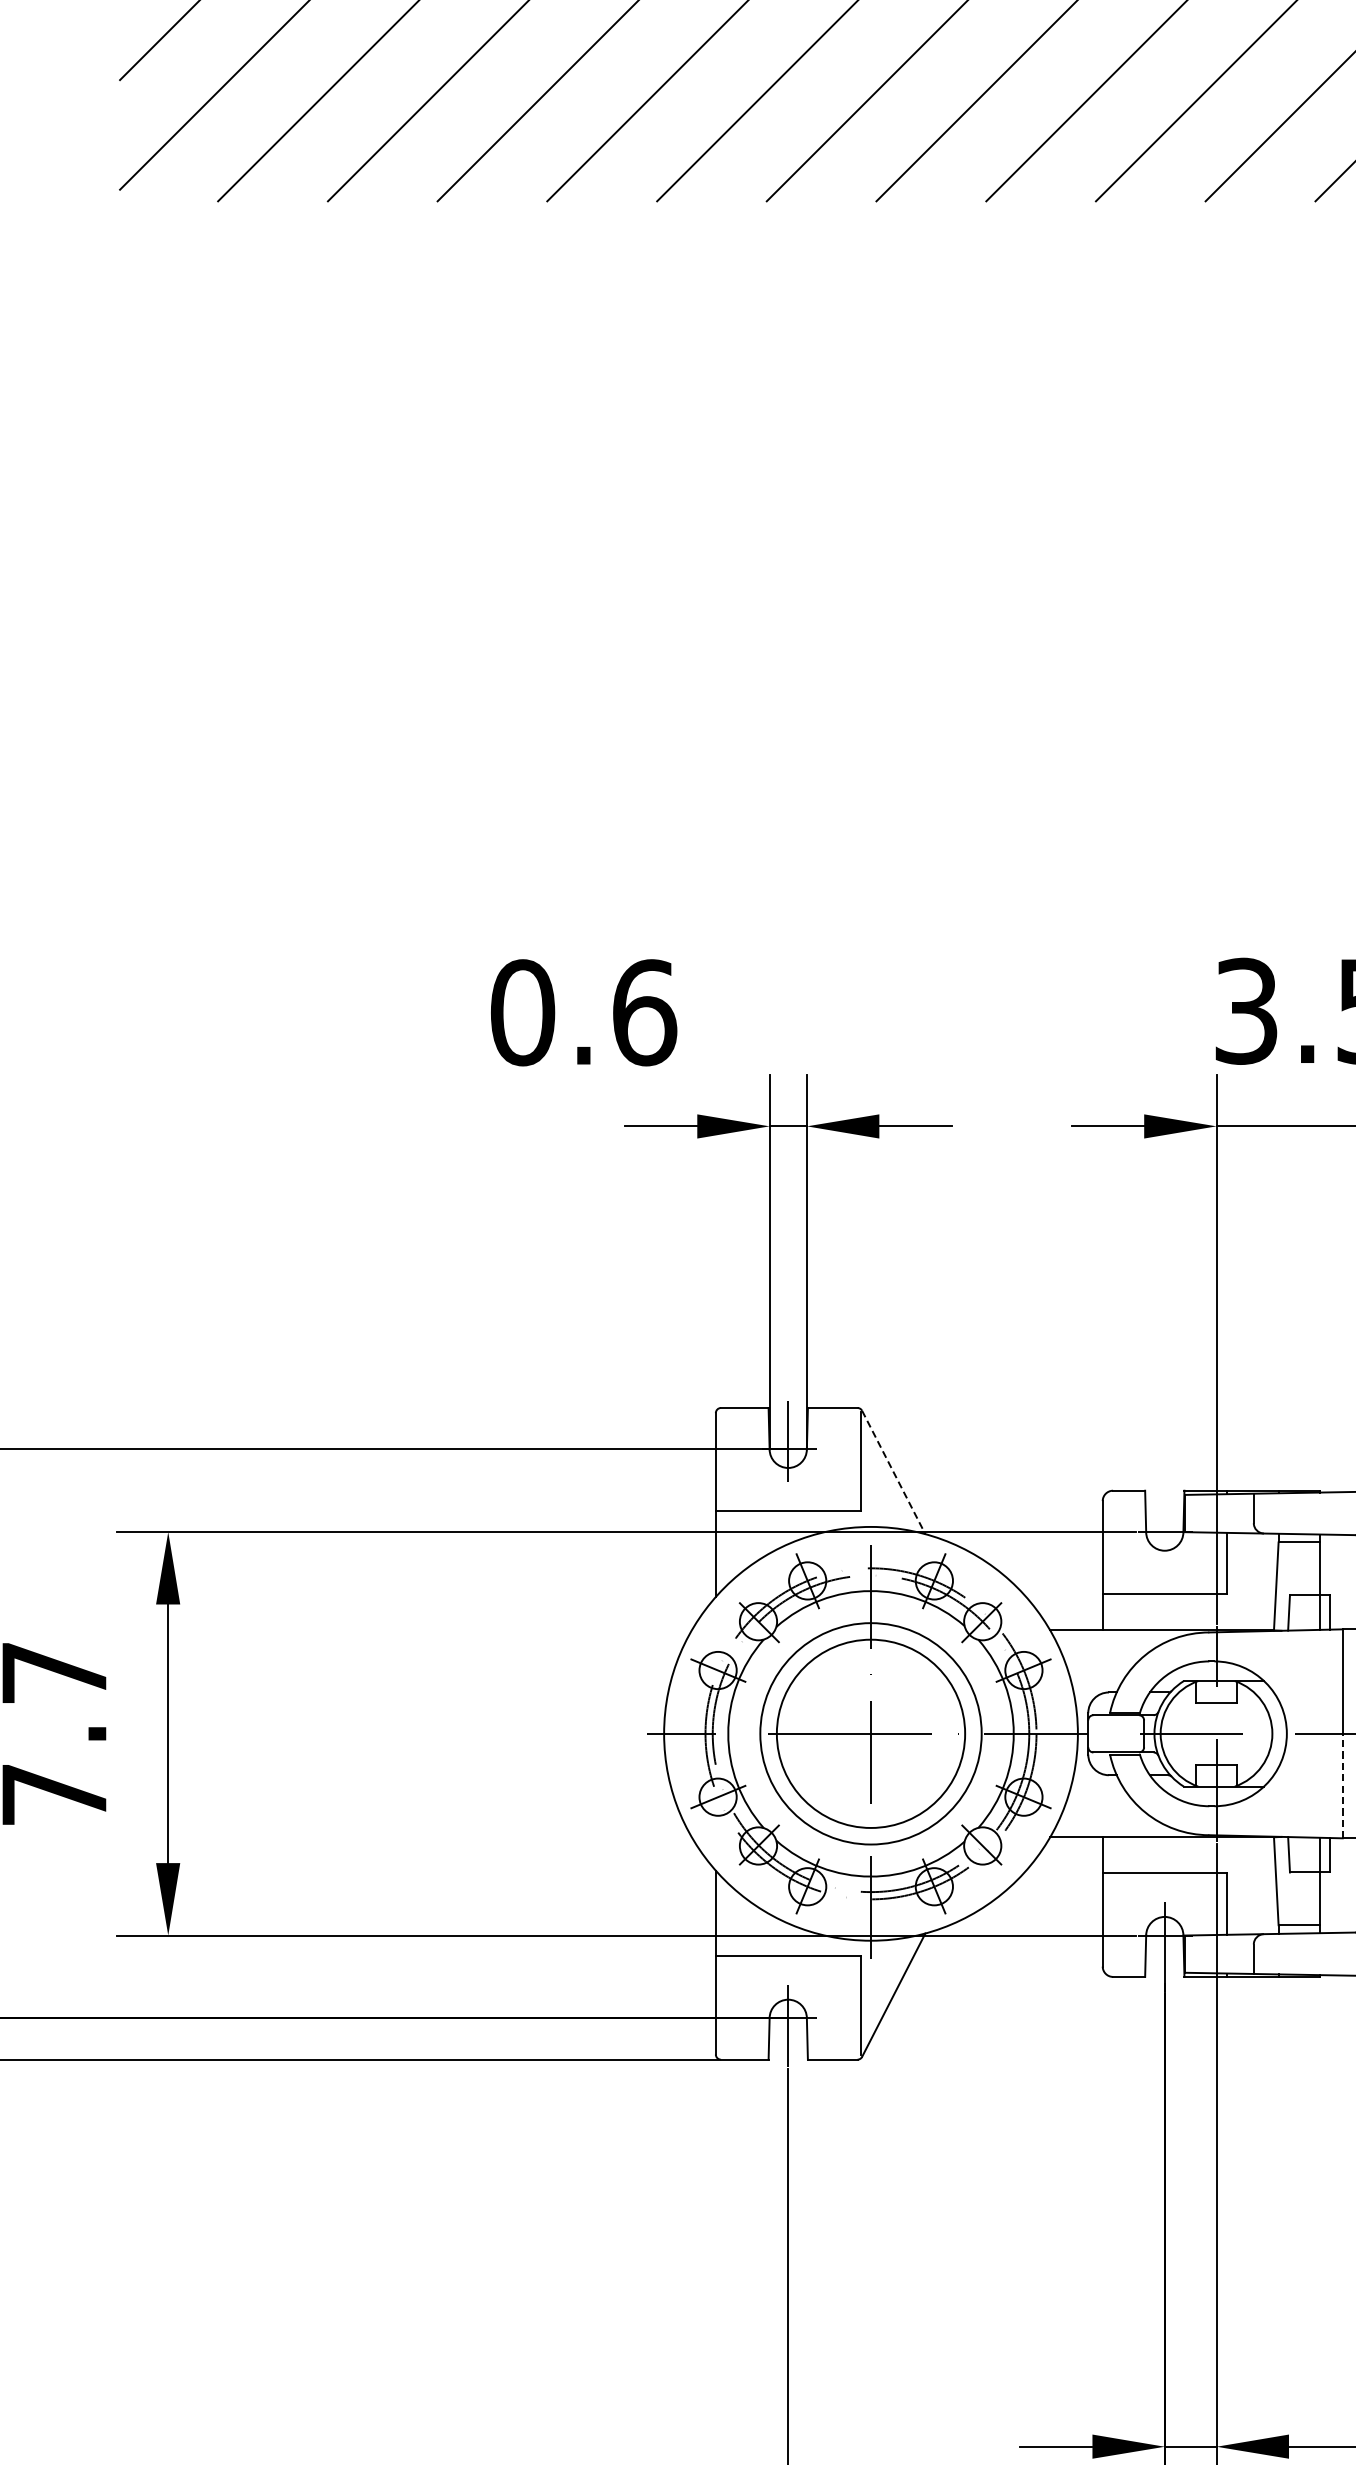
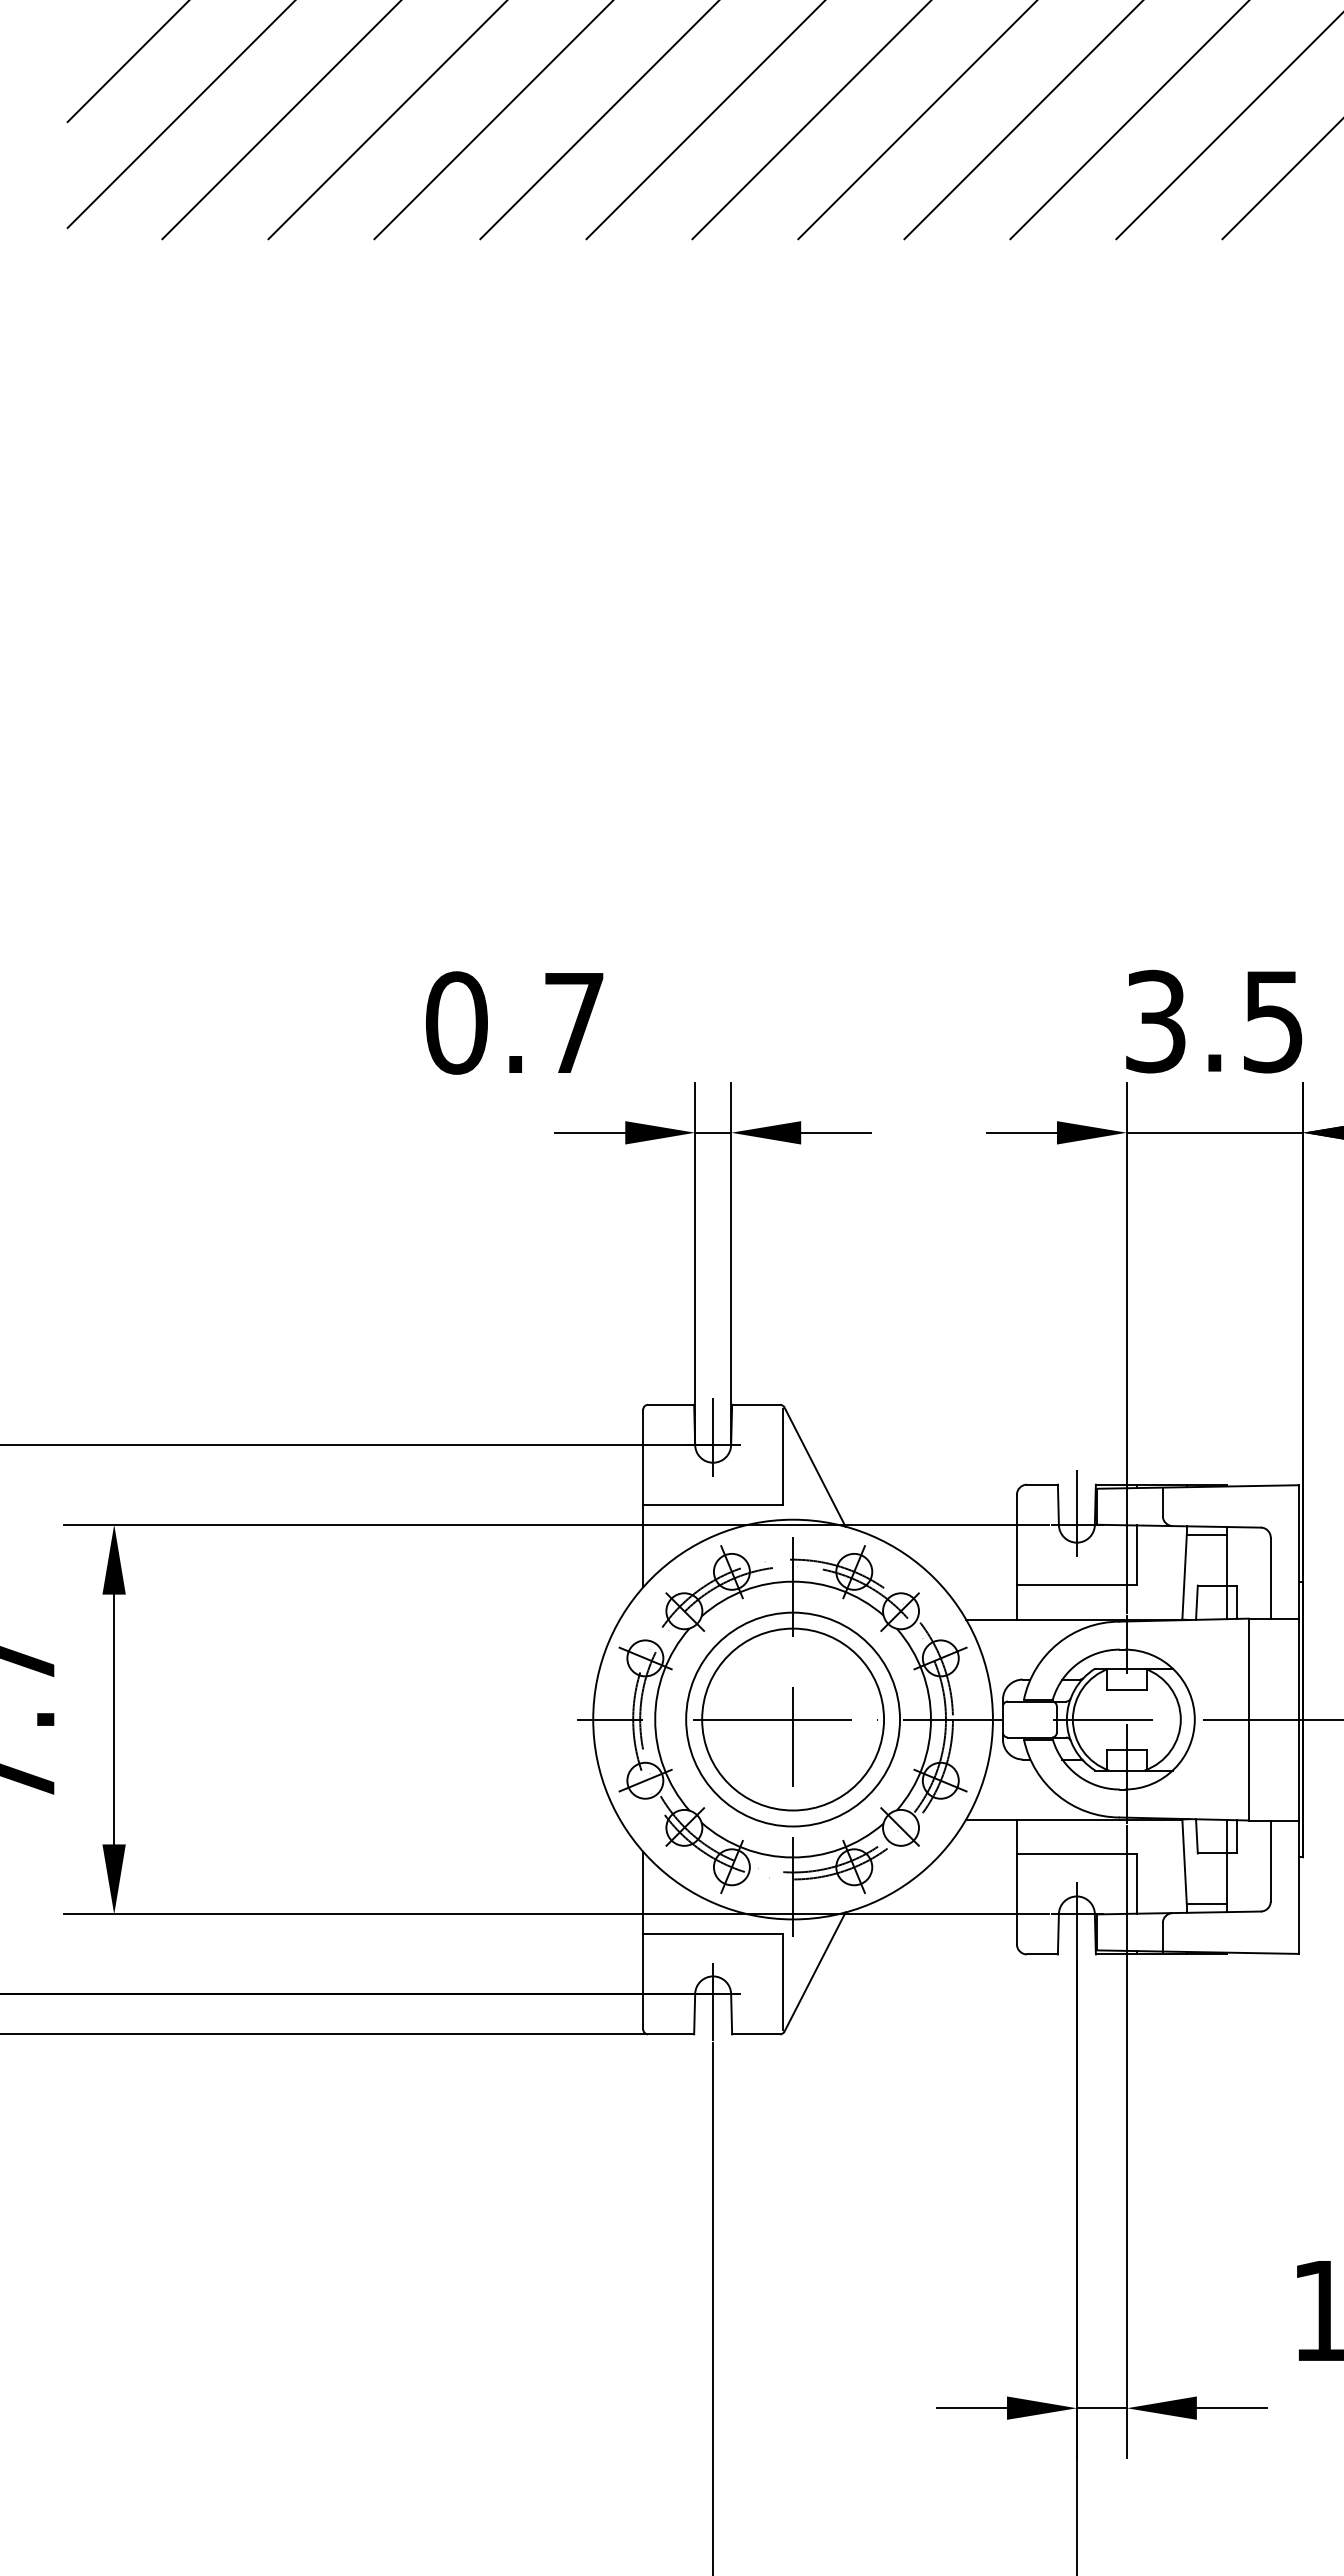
text: (644, 1012) -> (574, 1022), 0.6 -> 0.7
line: (894, 1472) -> (815, 1467), dashed -> solid
line: (1164, 1520) -> (1076, 1513), added
line: (1342, 1785) -> (1248, 1769), dashed -> solid

